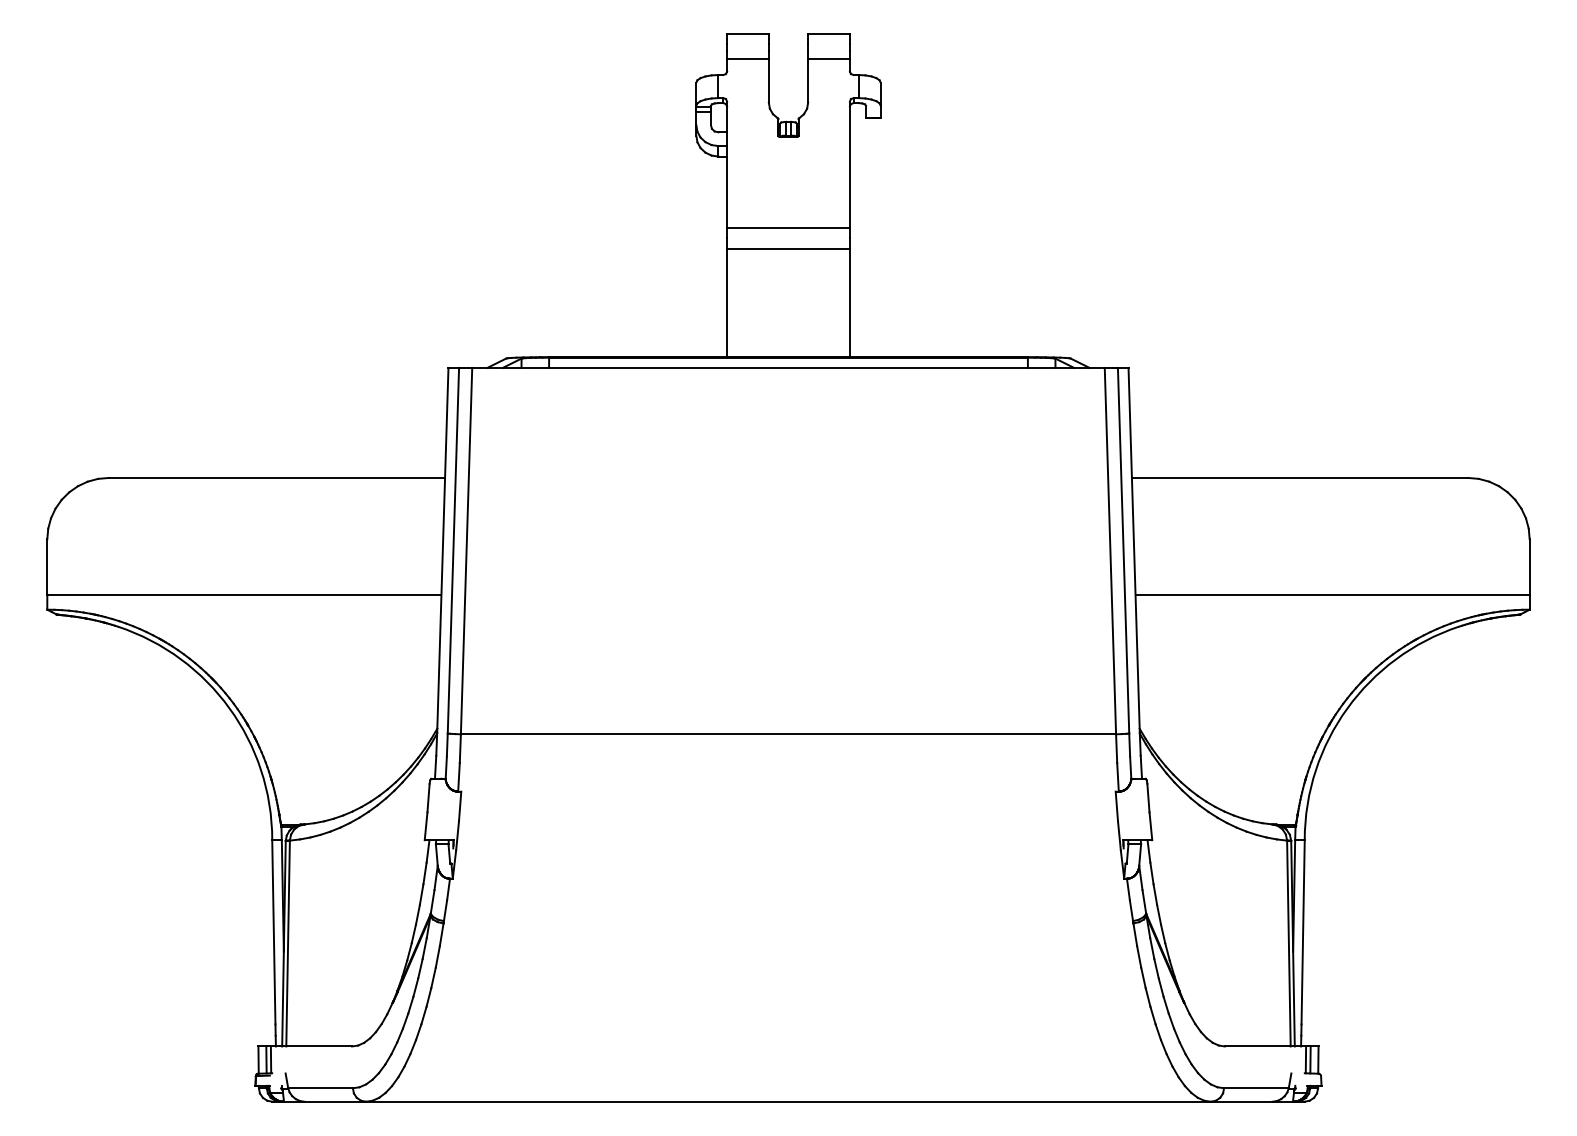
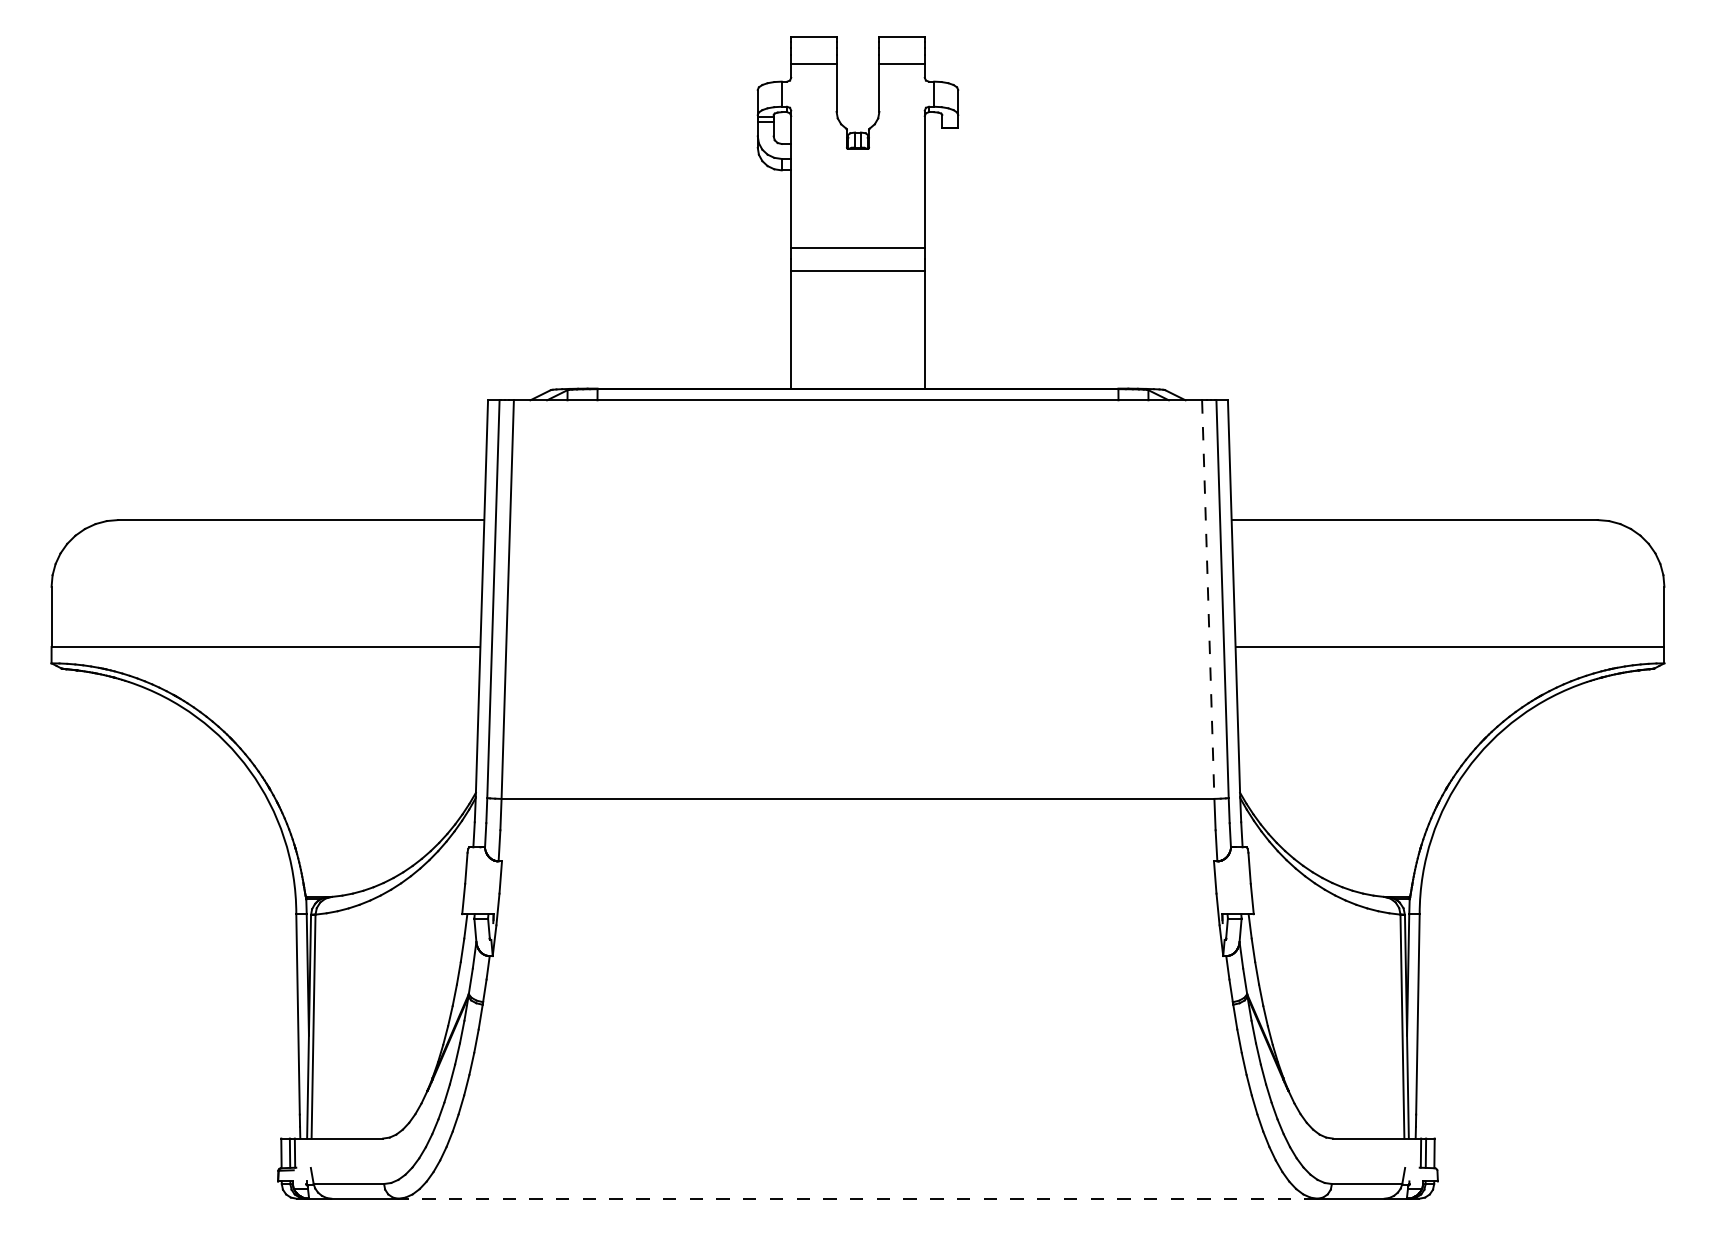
line: (1110, 551) -> (1208, 600), solid -> dashed
line: (788, 1101) -> (858, 1198), solid -> dashed

